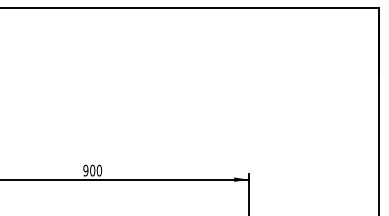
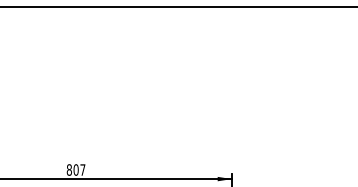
text: (92, 170) -> (75, 169), 900 -> 807

